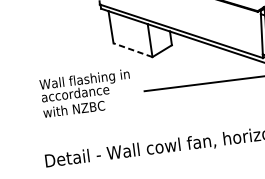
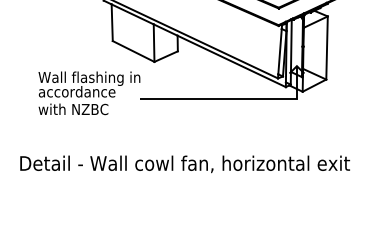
line: (132, 50) -> (133, 51), dashed -> solid
text: (86, 93) -> (89, 93), moved

